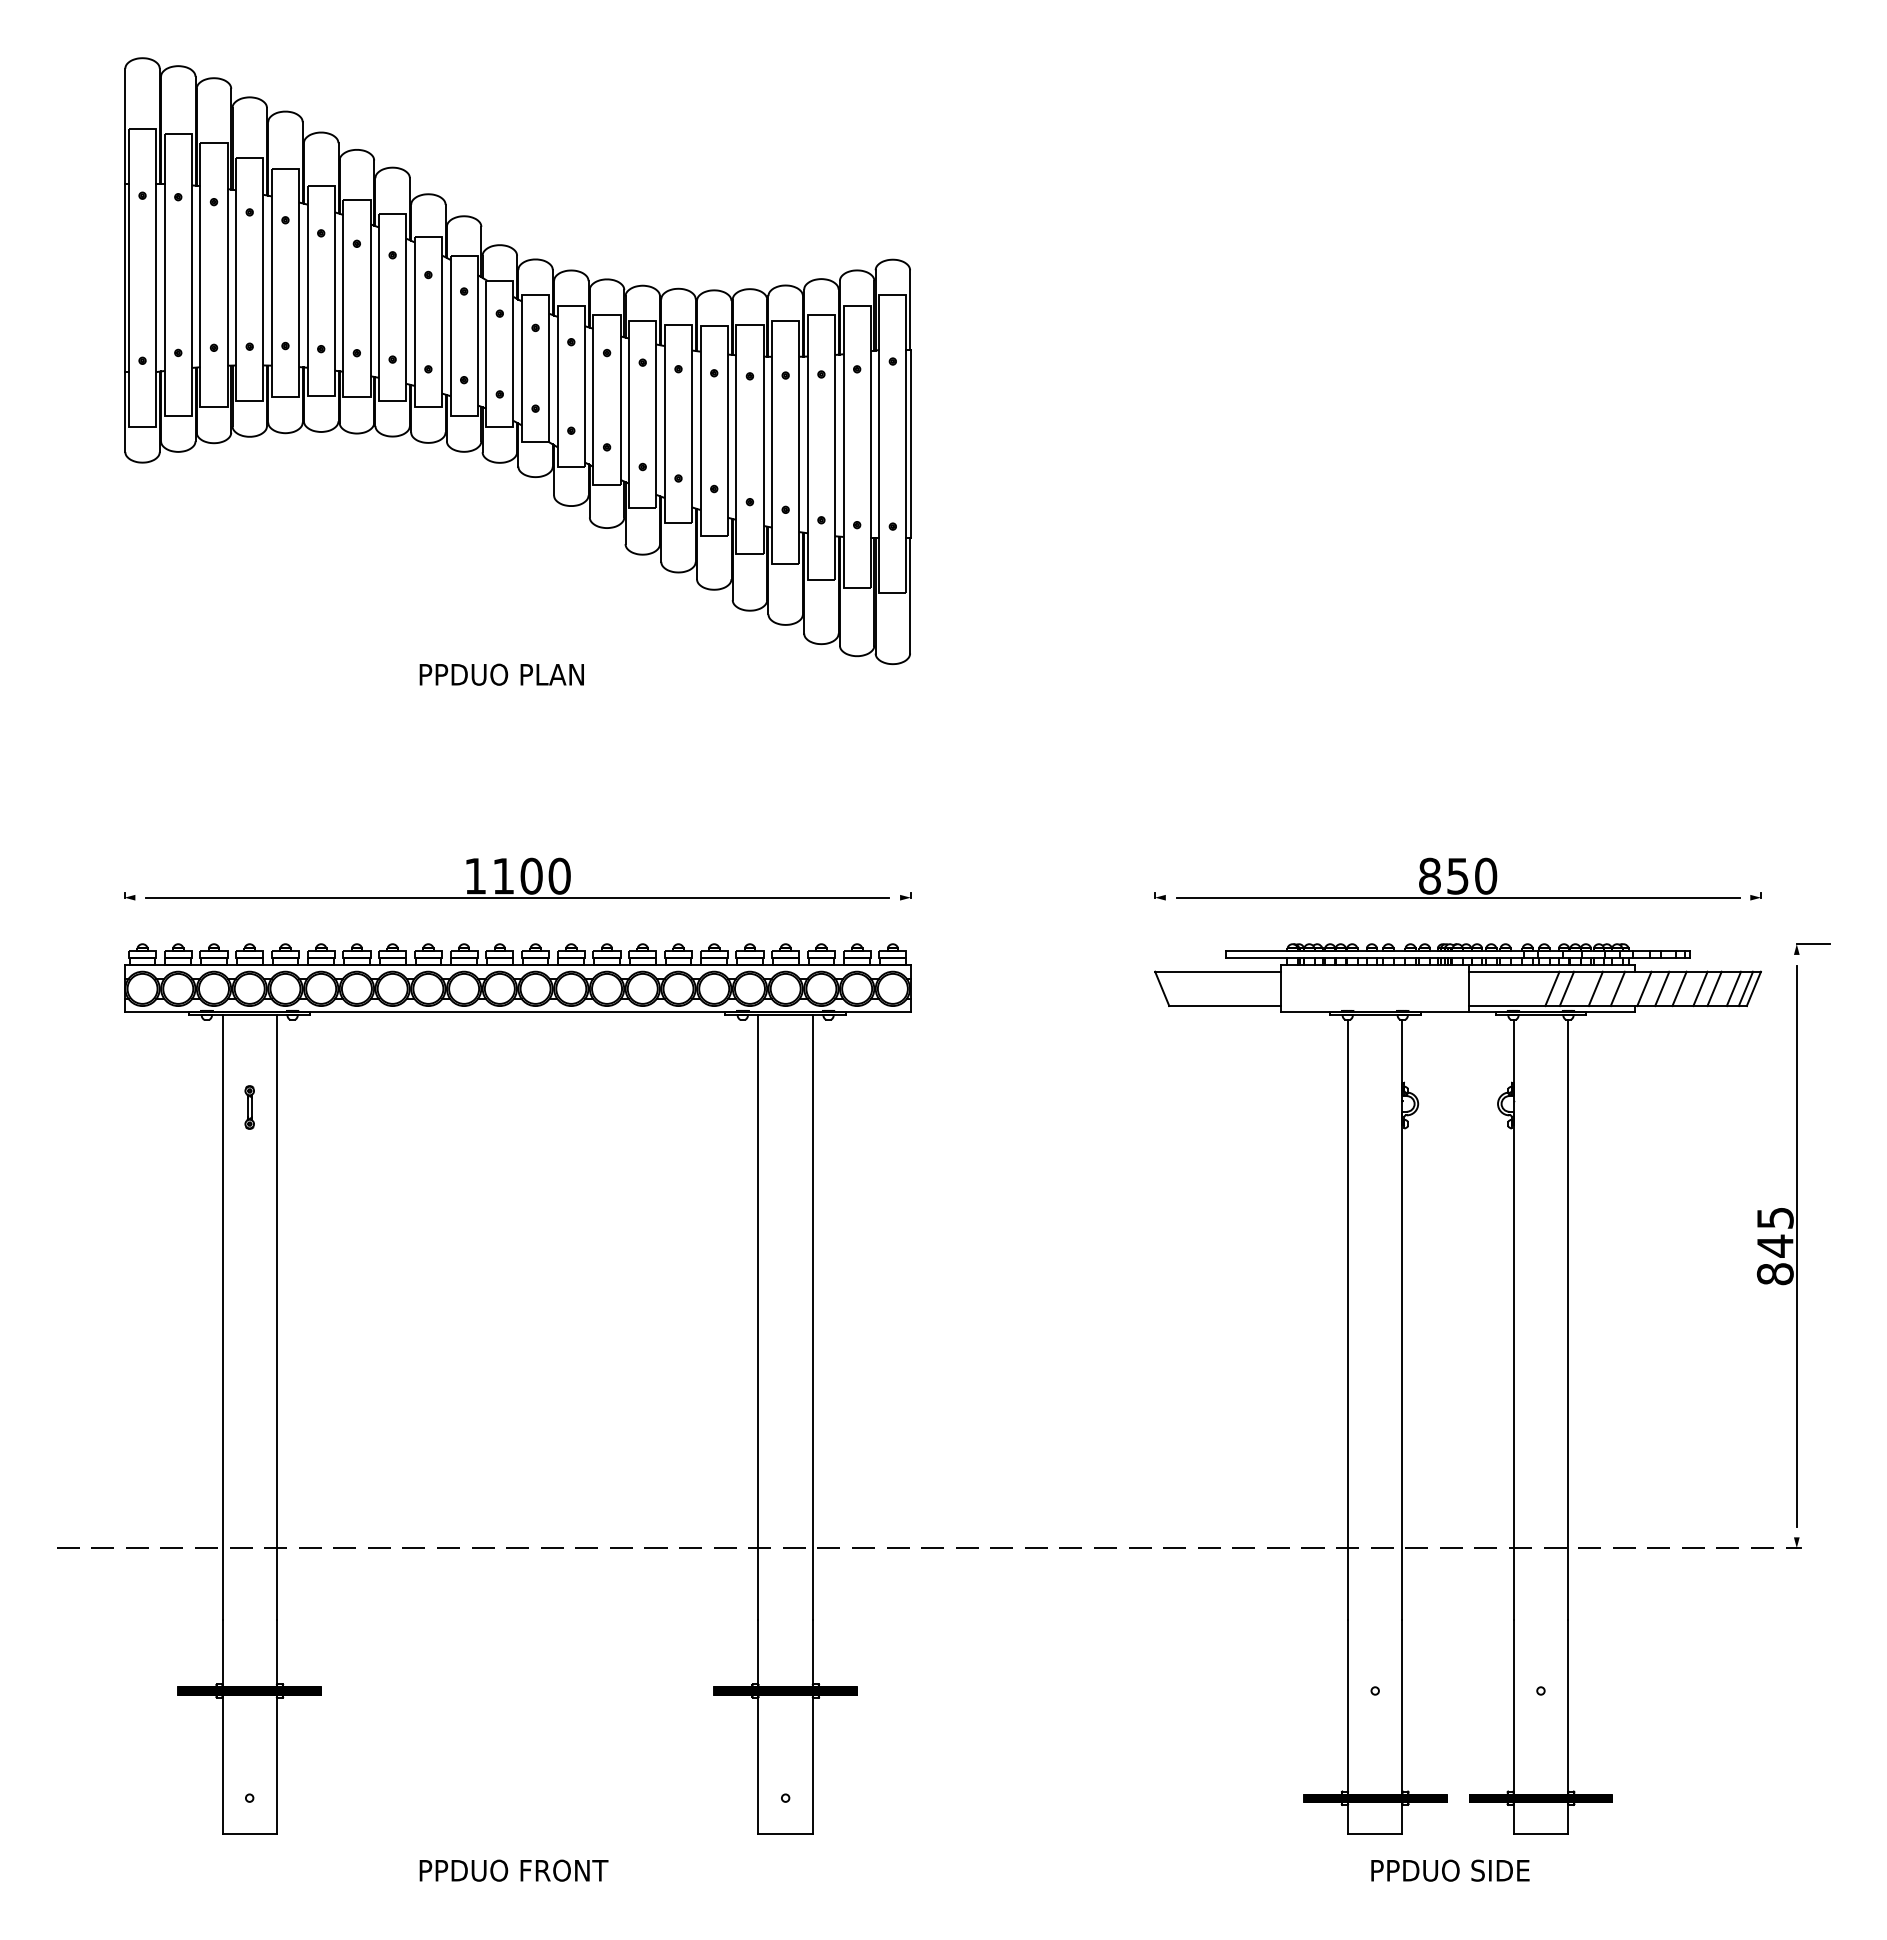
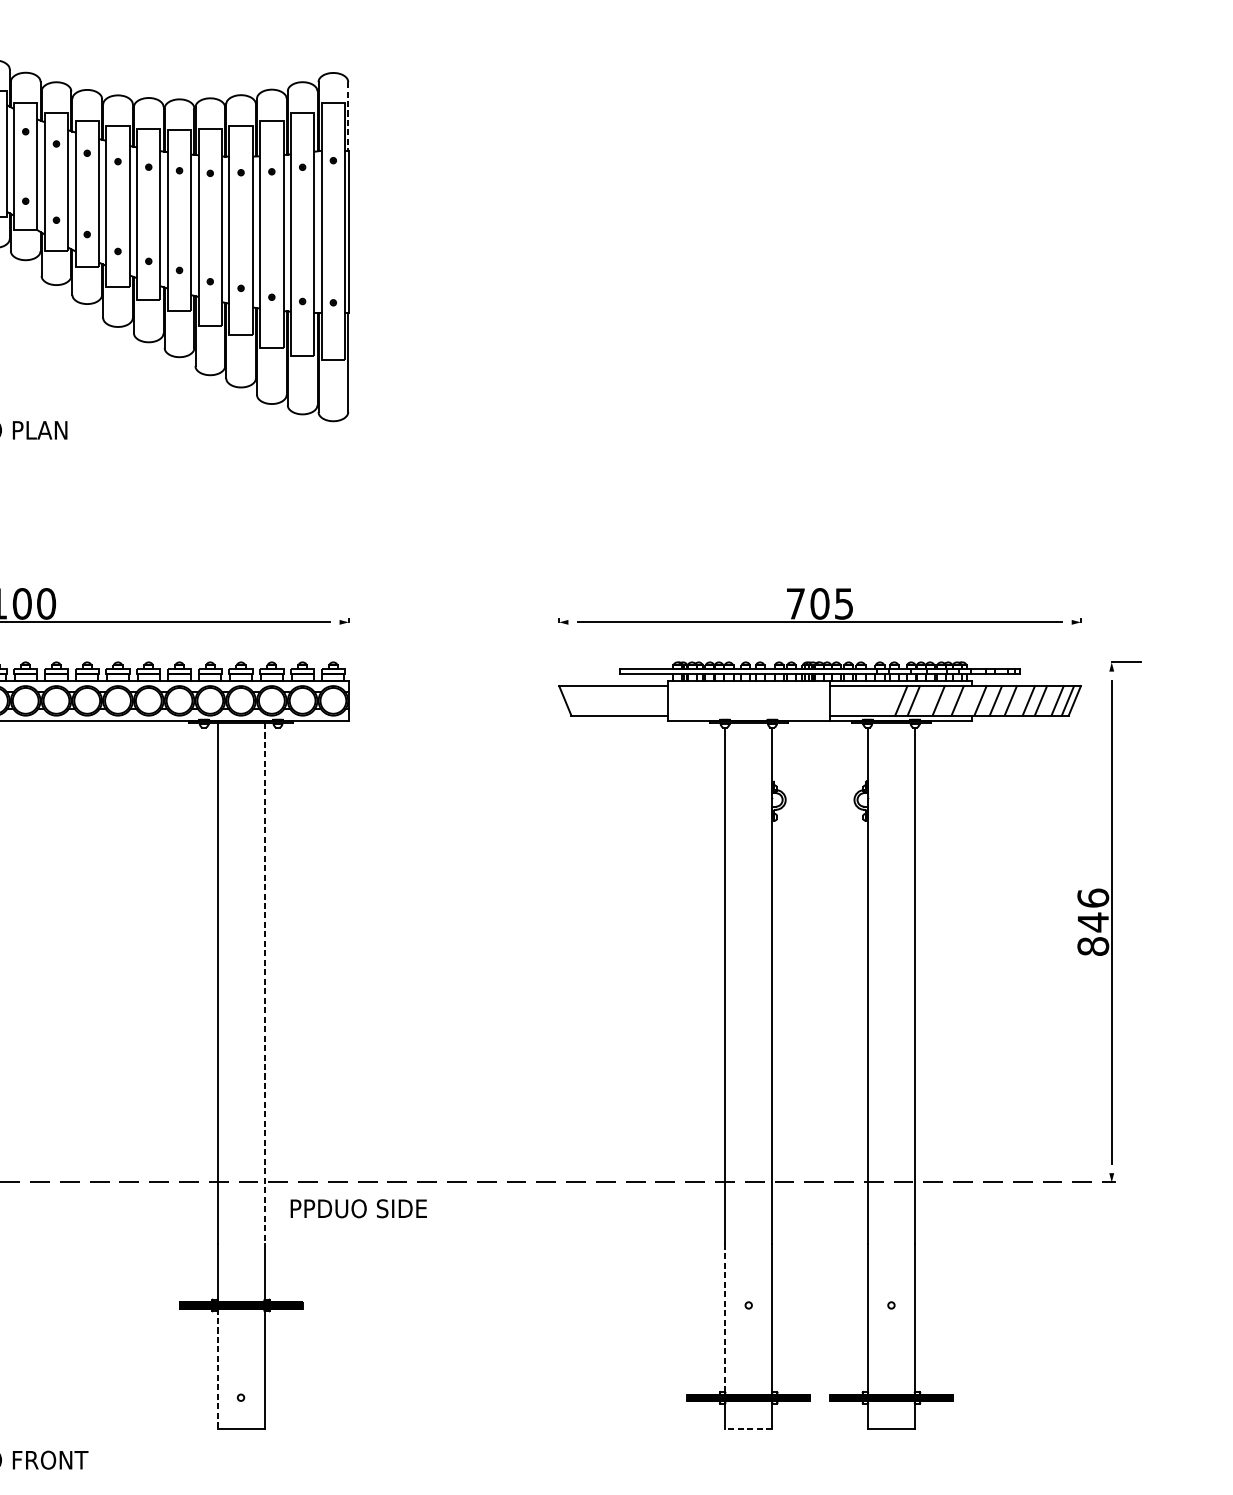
line: (910, 310) -> (348, 116), solid -> dashed
text: (1458, 875) -> (820, 603), 850 -> 705
text: (1774, 1217) -> (1092, 897), 845 -> 846
line: (812, 1317) -> (264, 983), solid -> dashed
line: (1348, 1707) -> (725, 1319), solid -> dashed
line: (758, 1764) -> (217, 1368), solid -> dashed
line: (1374, 1833) -> (748, 1428), solid -> dashed
text: (1450, 1870) -> (358, 1208), moved

